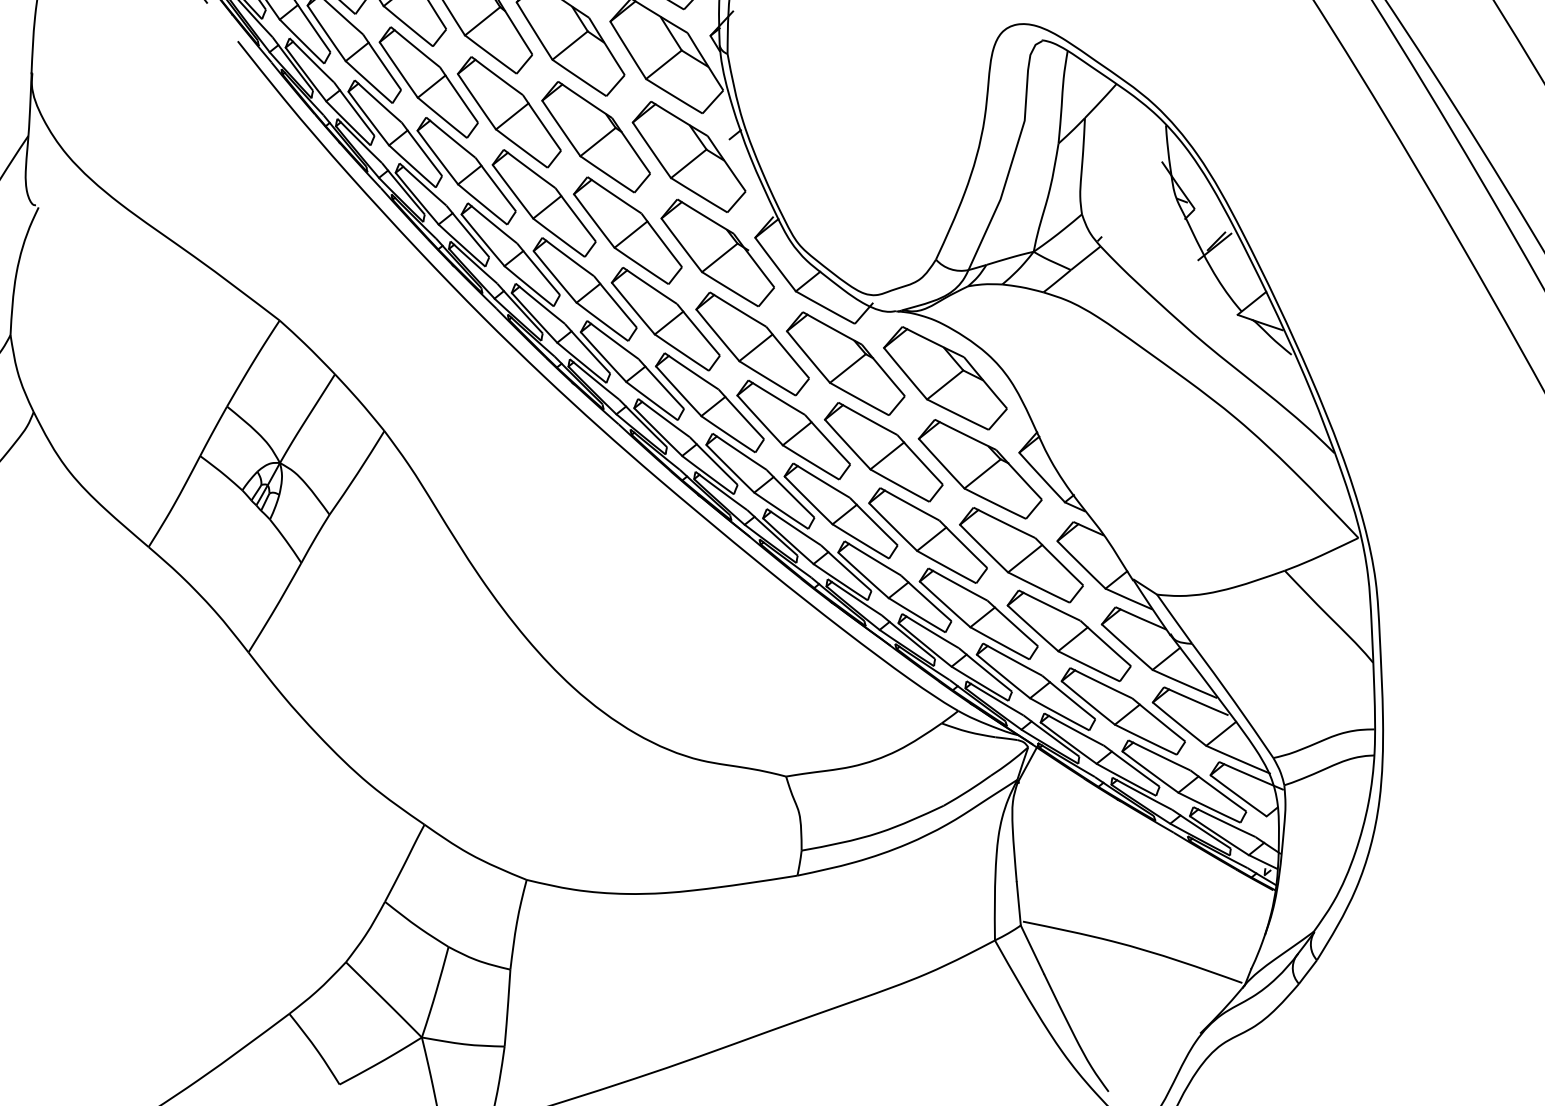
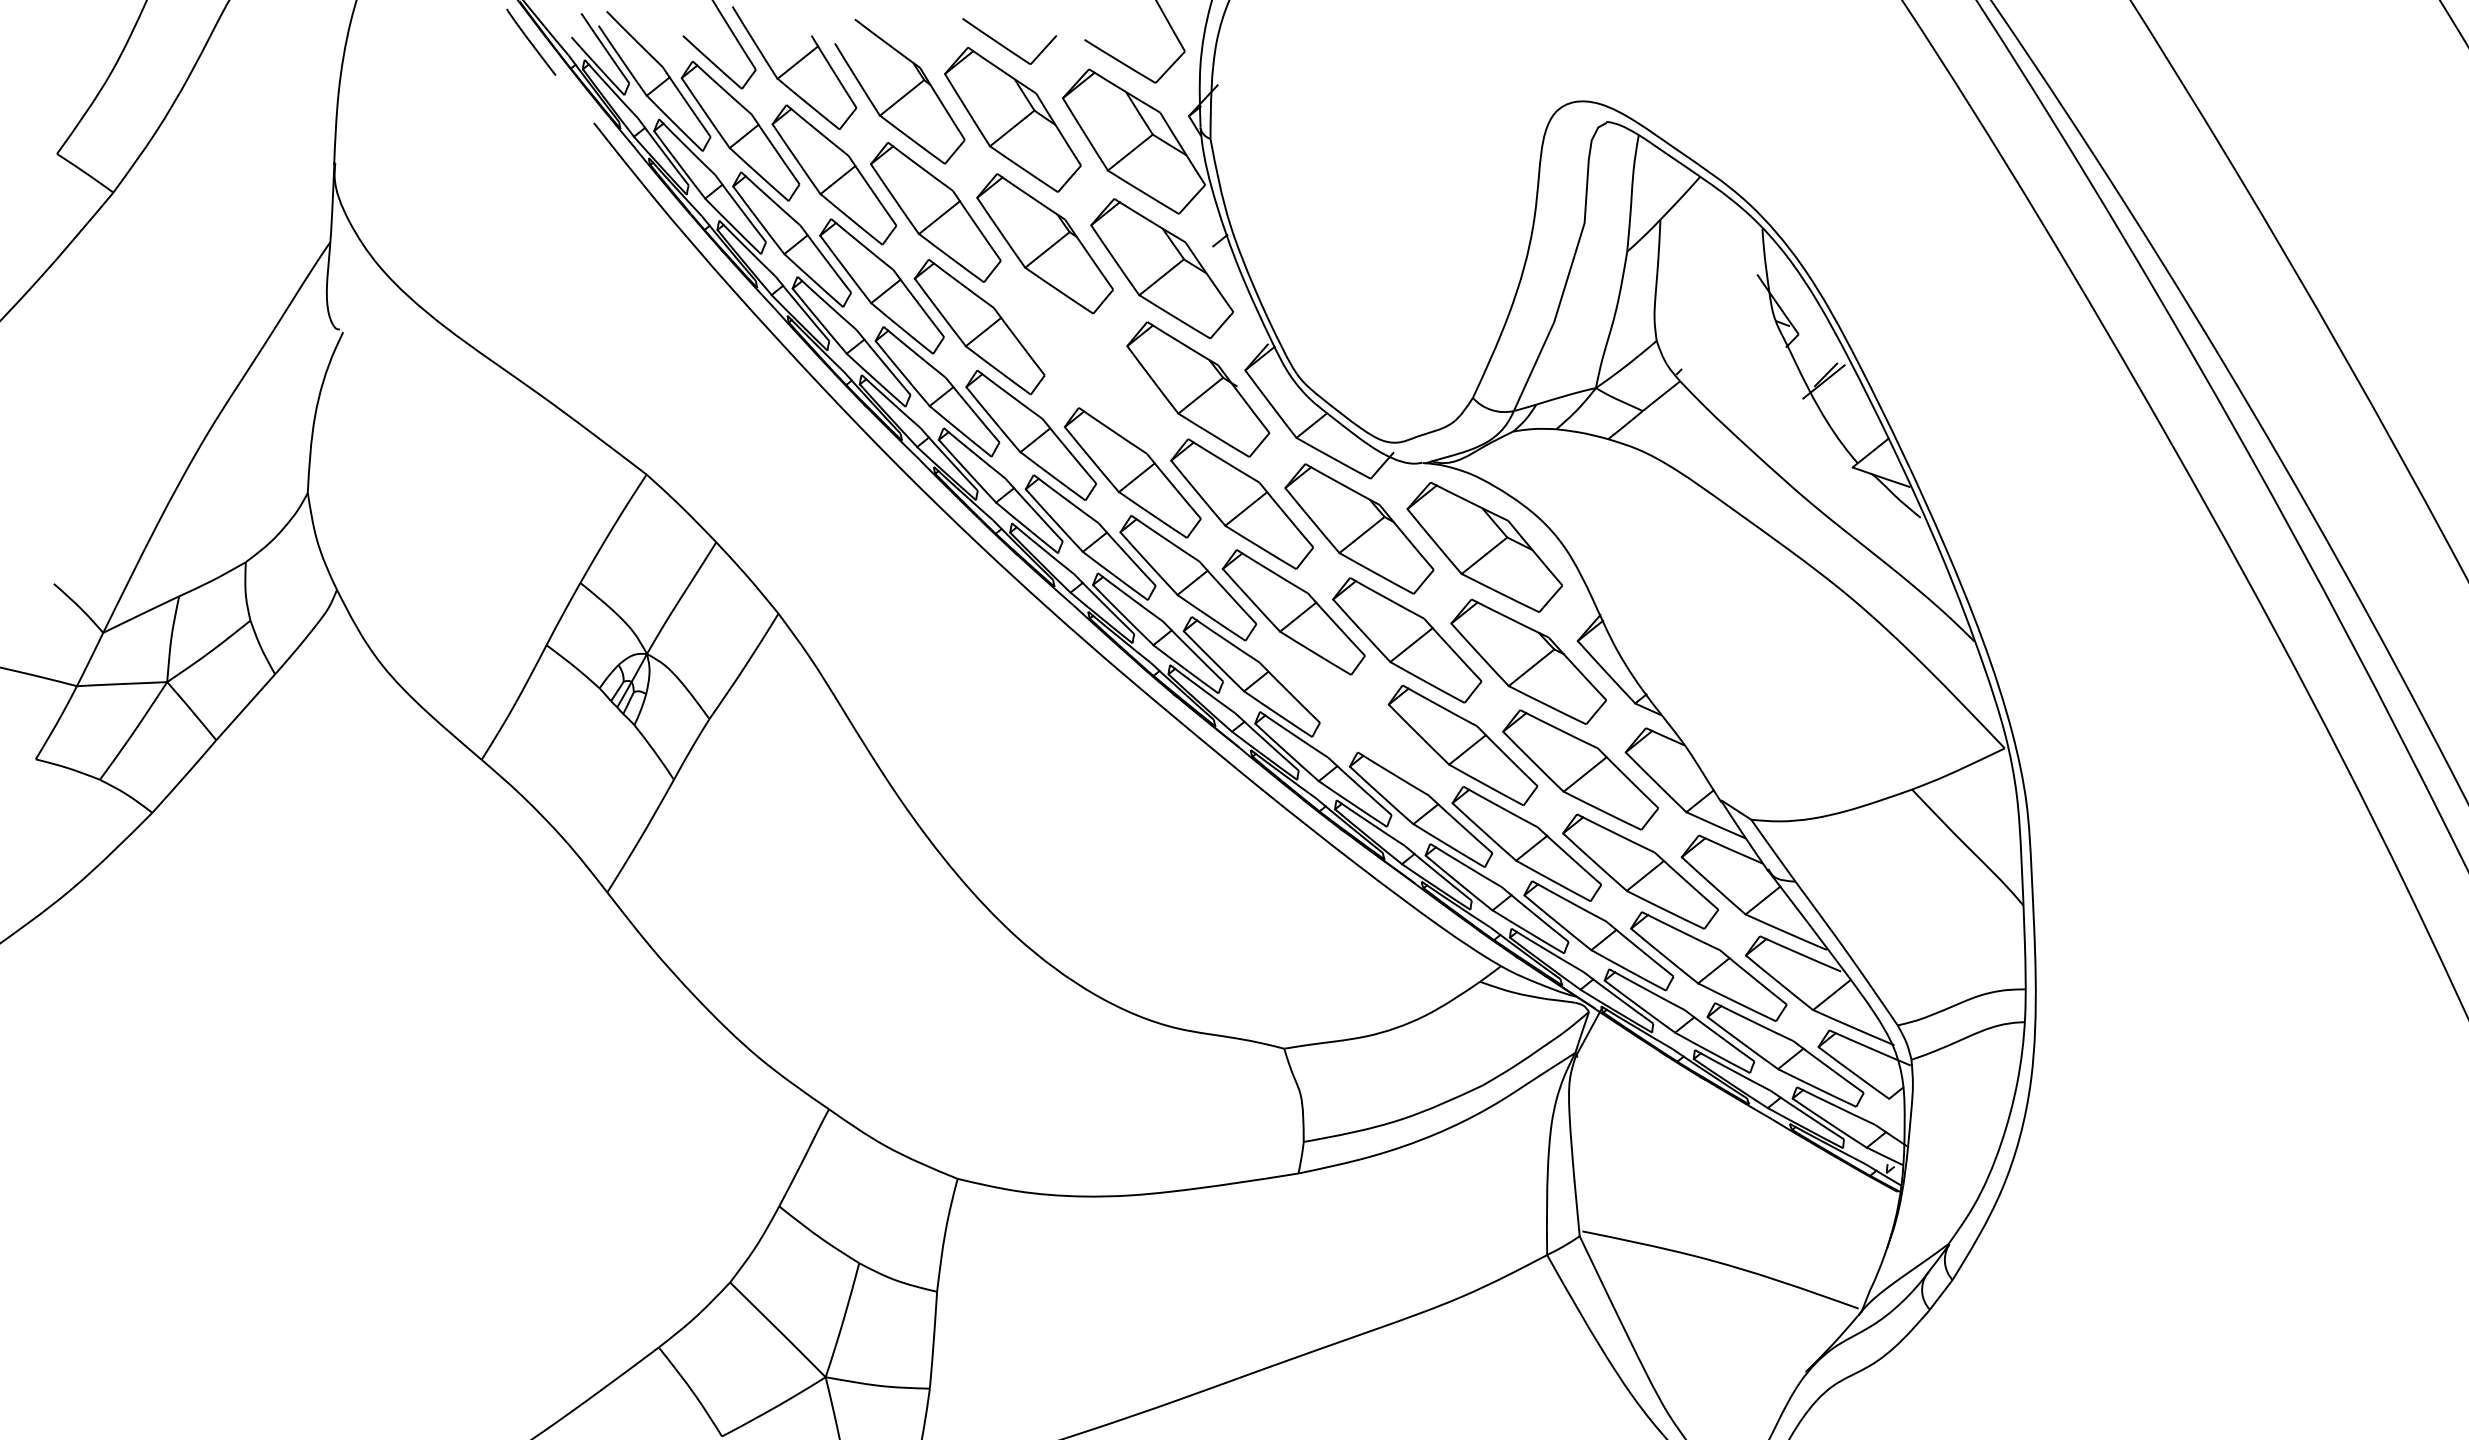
part: (627, 230) -> (1084, 361), removed
part: (841, 510) -> (1353, 713), removed

